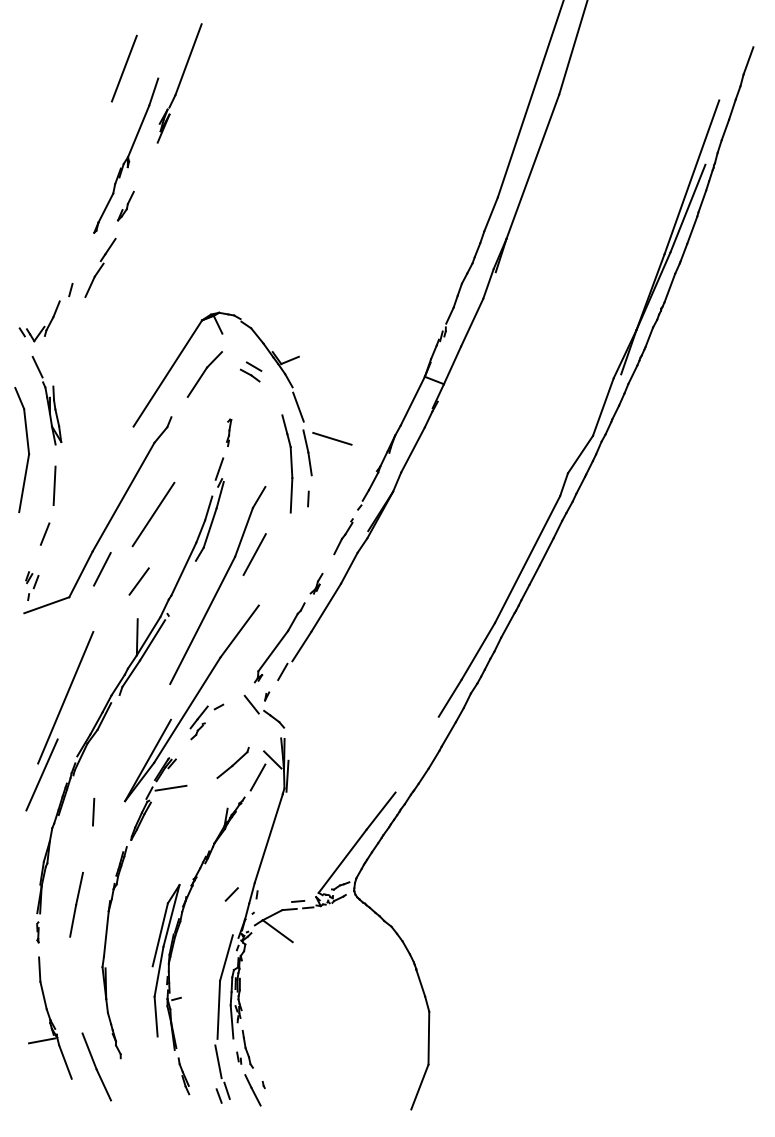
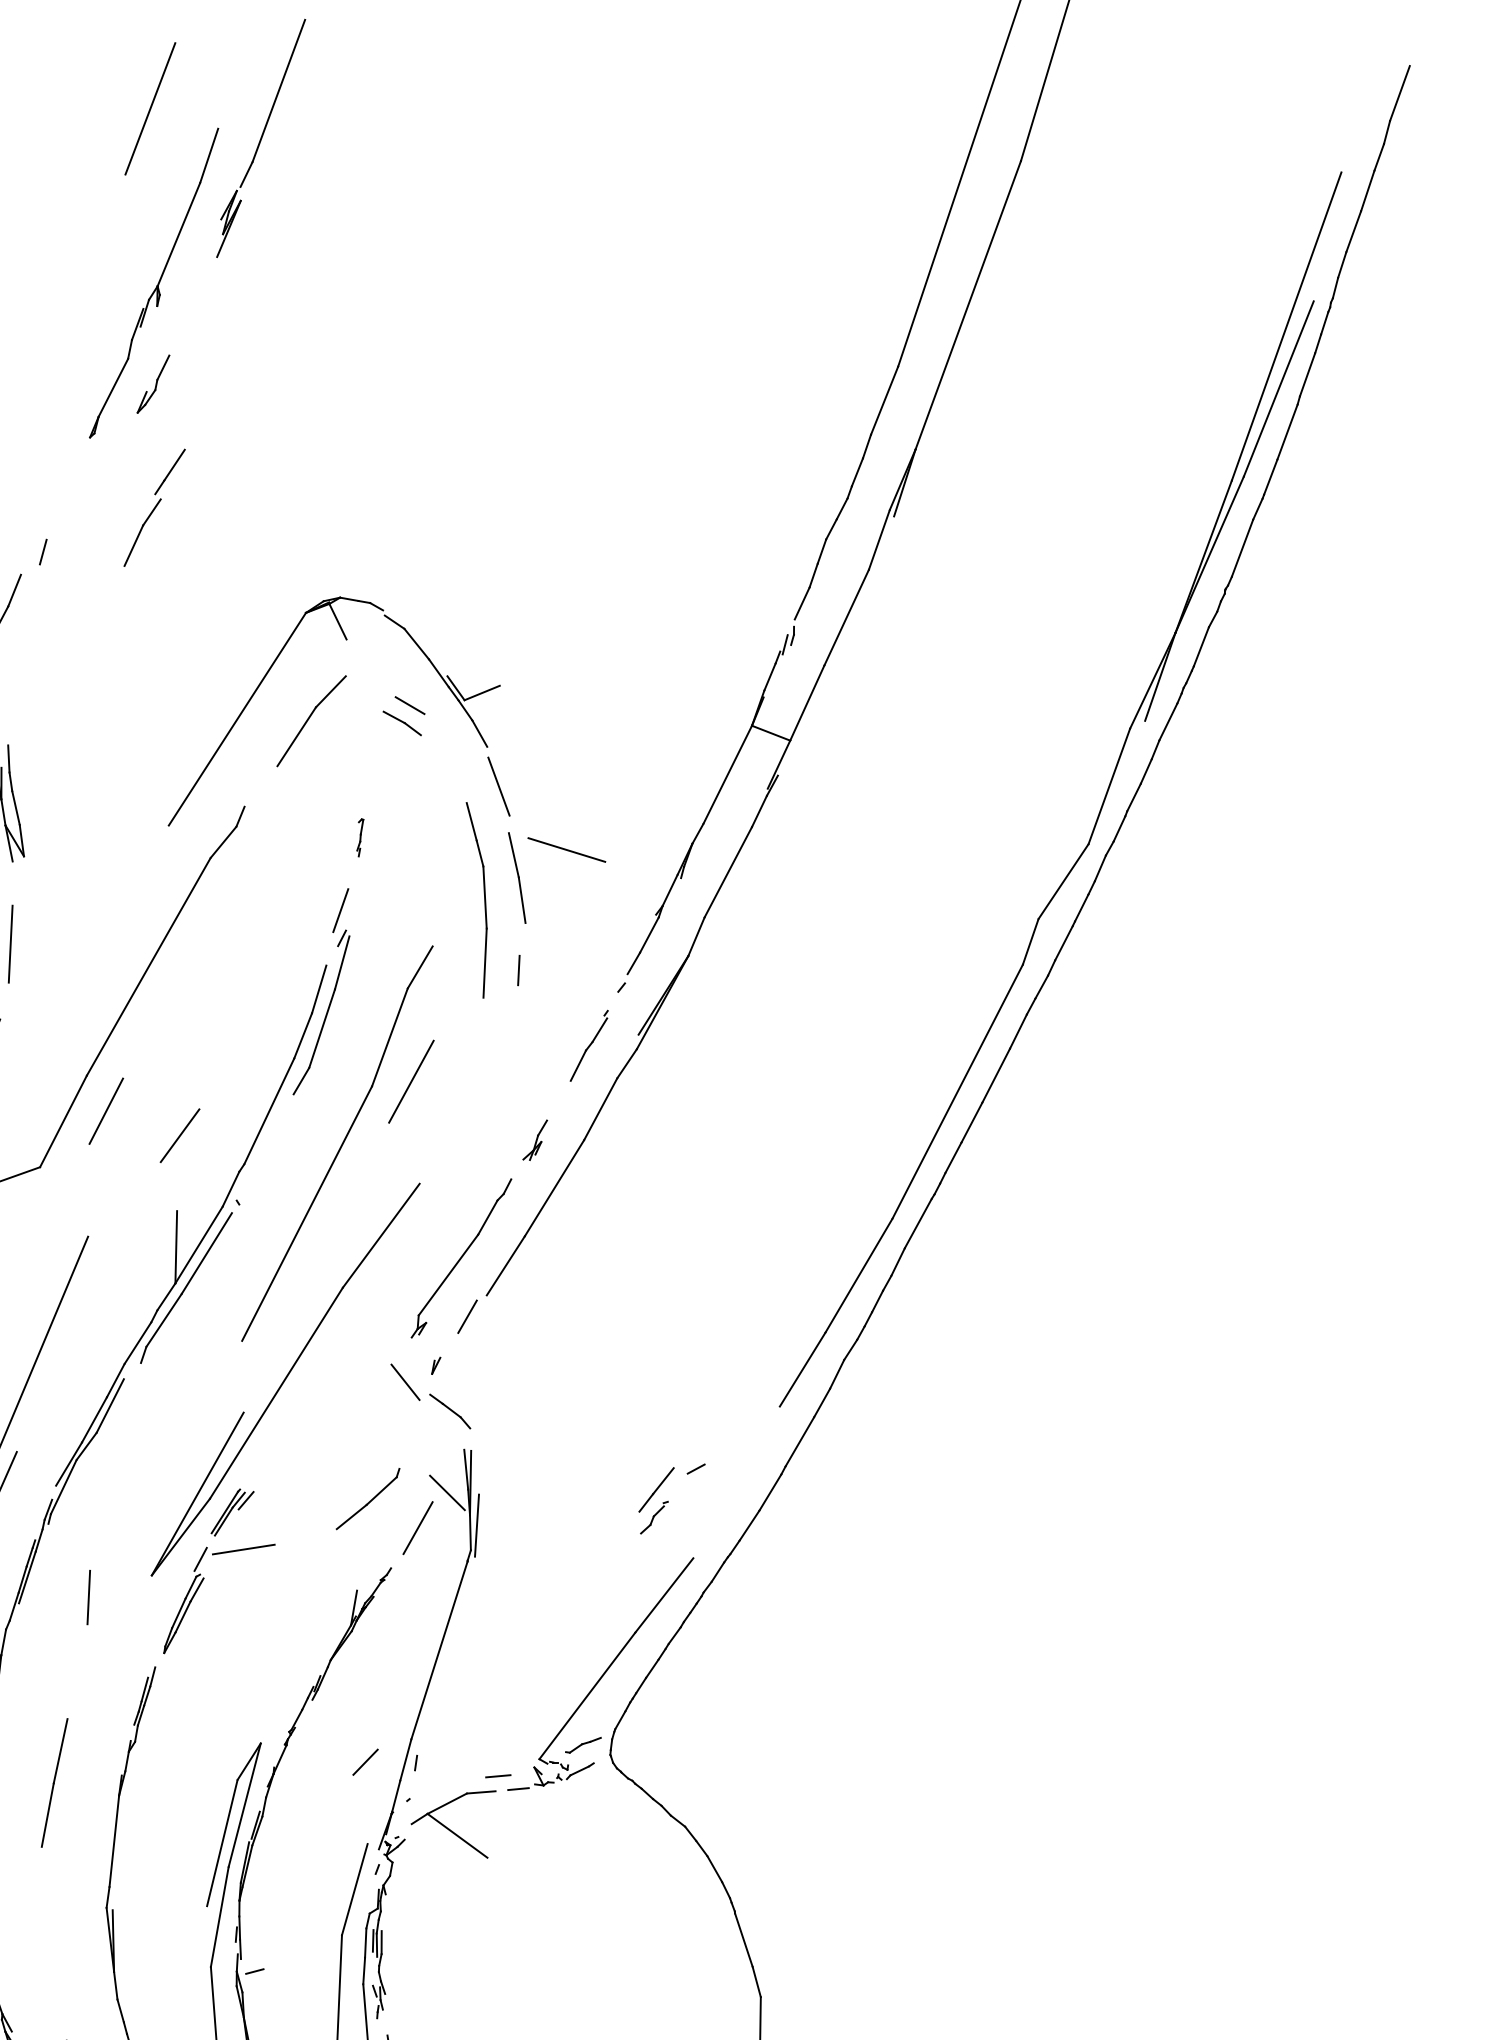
part: (100, 267) -> (154, 506), moved
part: (229, 432) -> (360, 837), size x0.7
line: (153, 514) -> (208, 1001), removed
part: (206, 721) -> (671, 1498), moved

